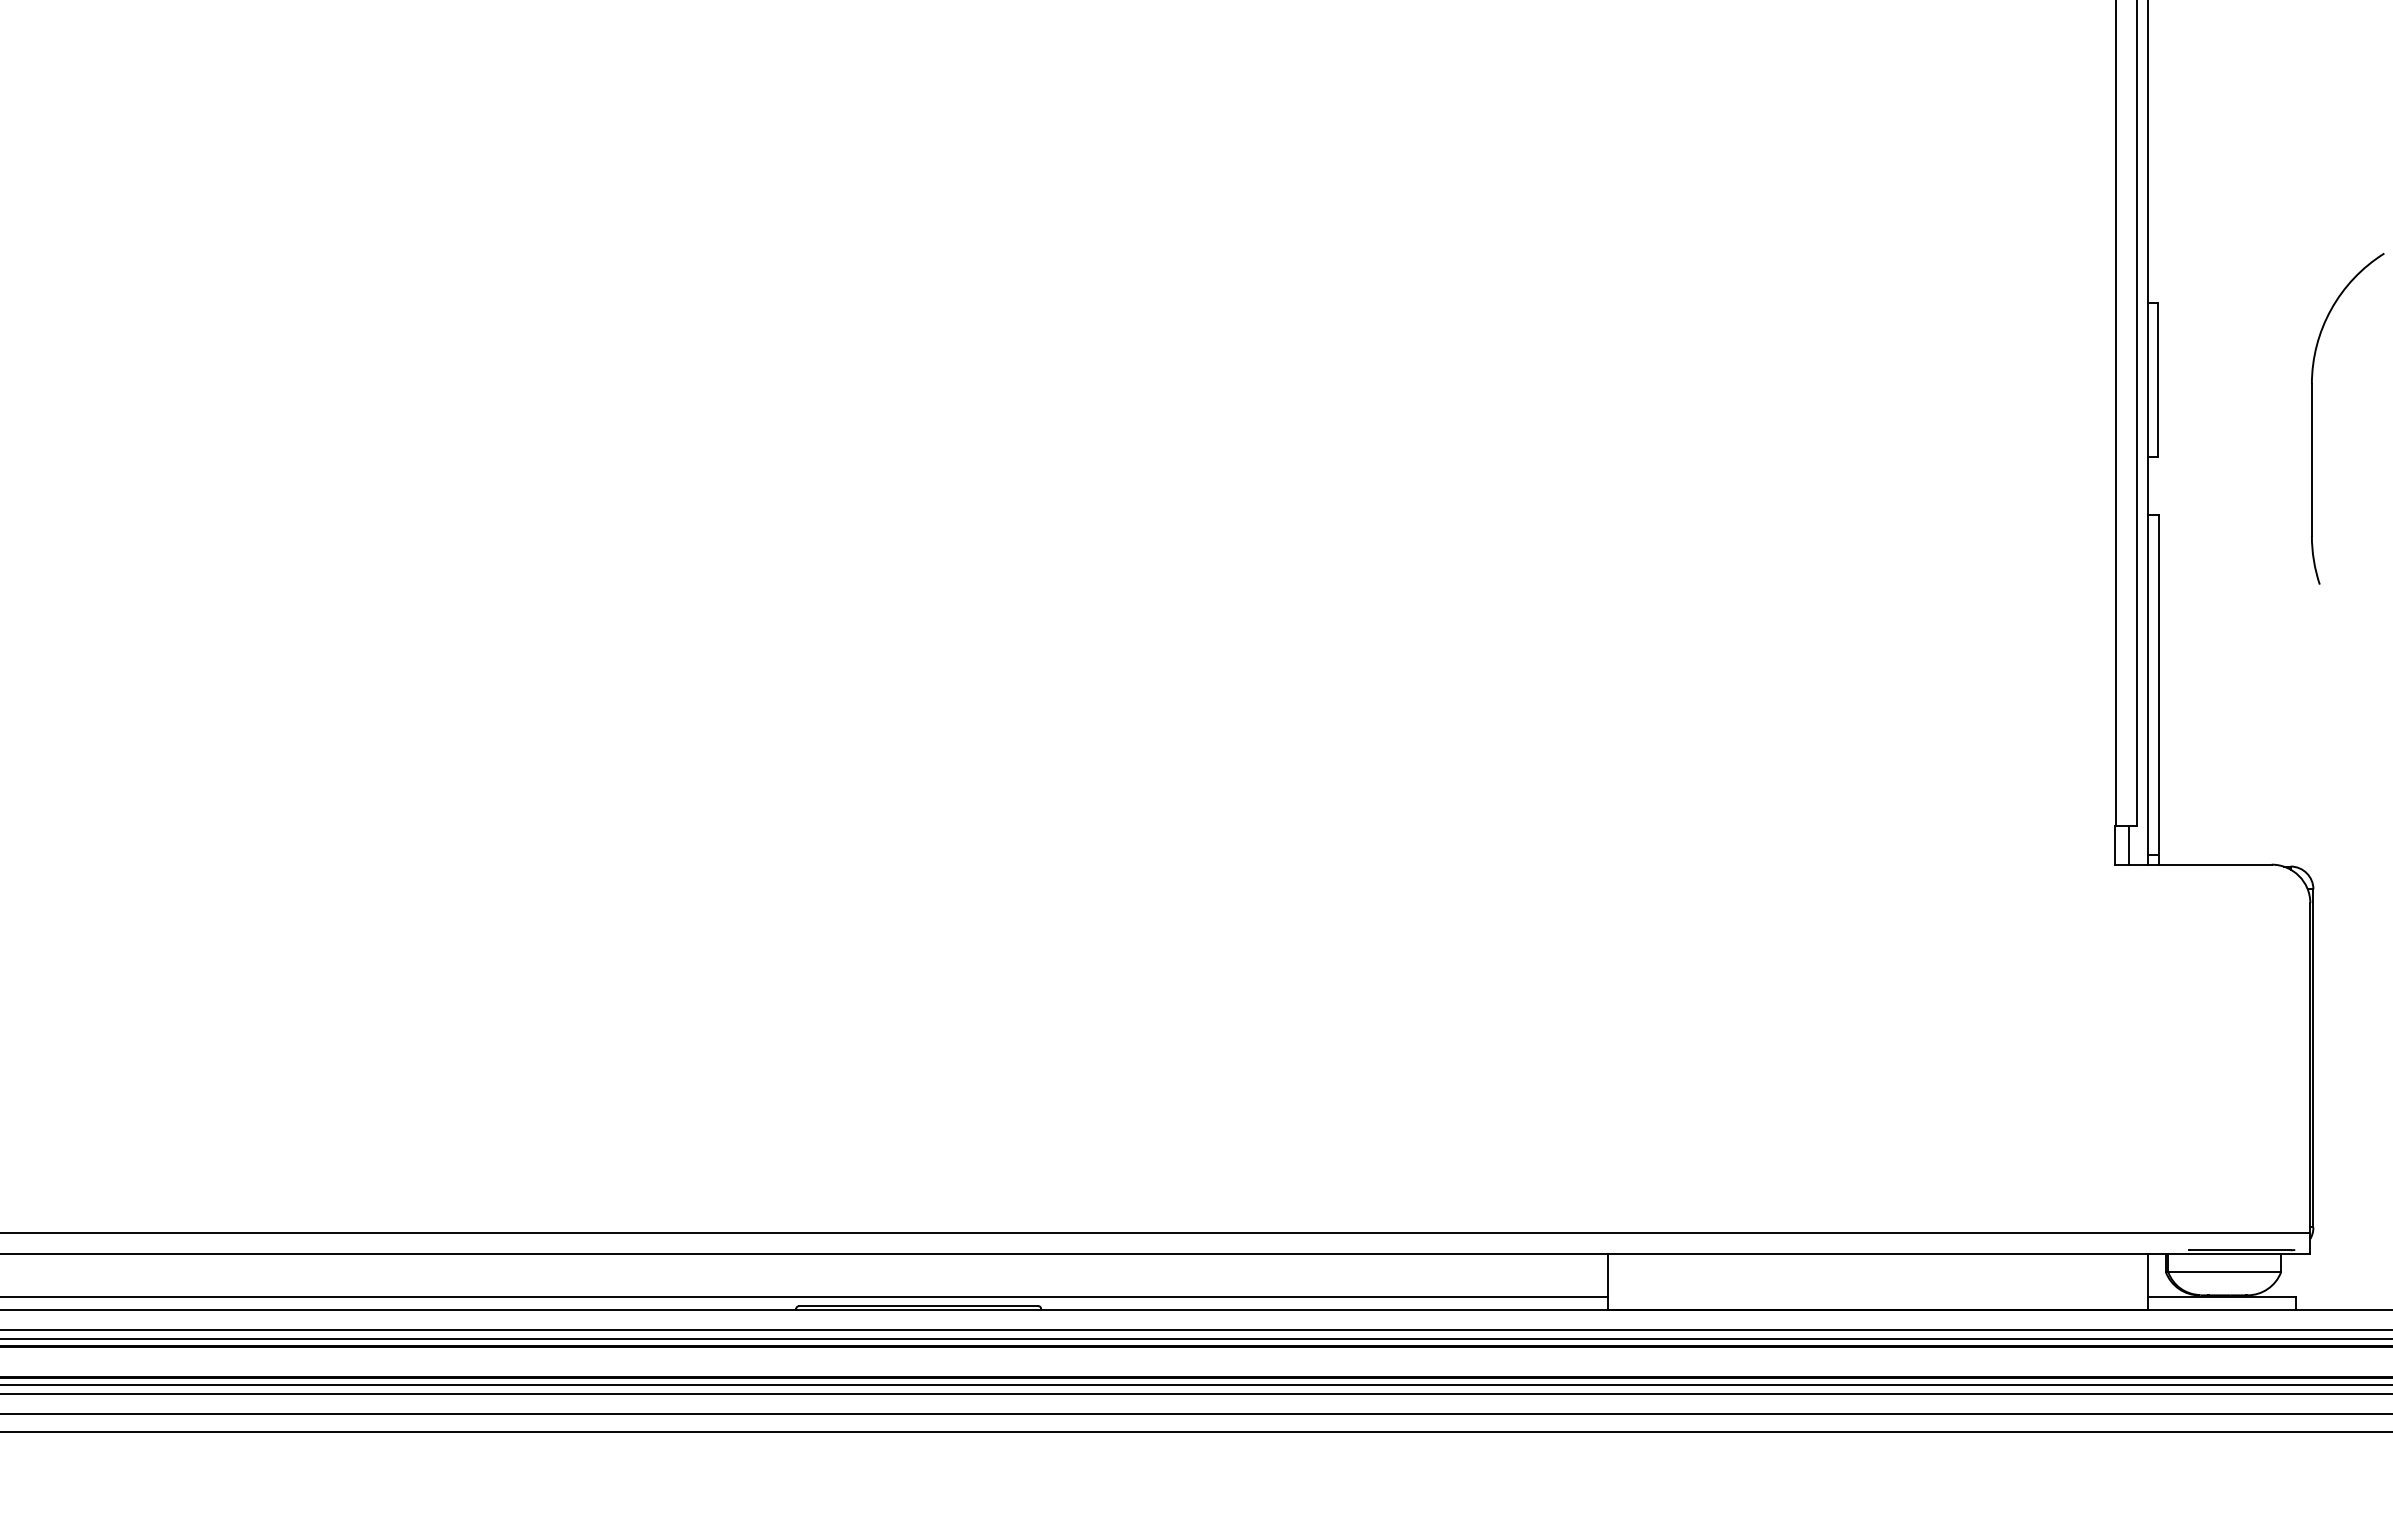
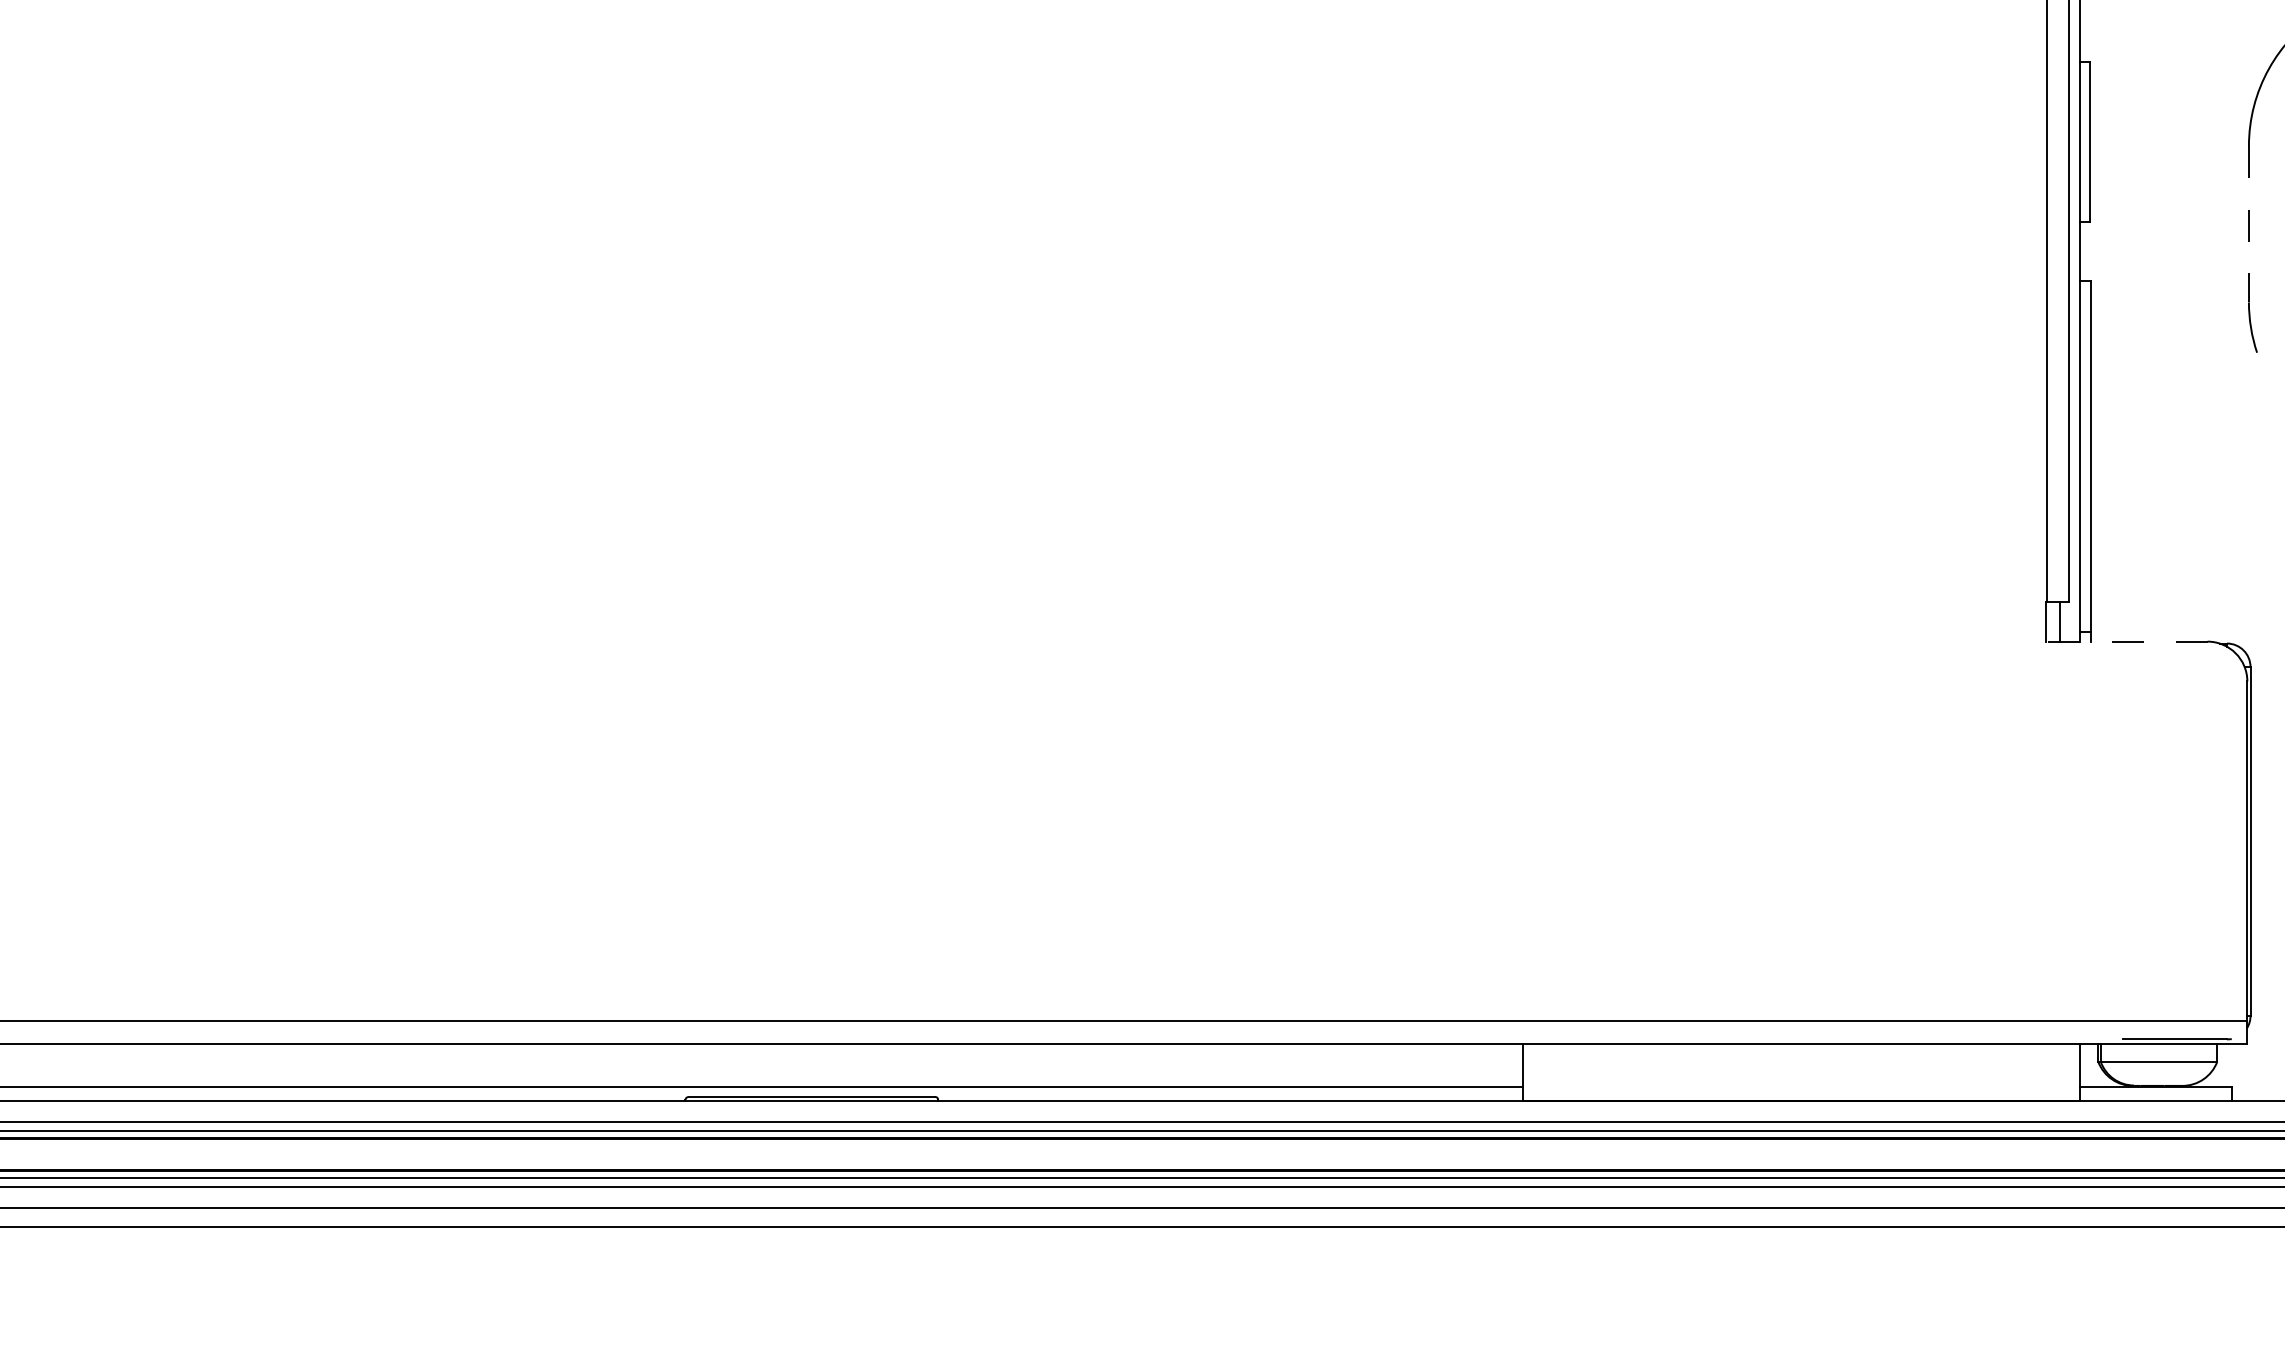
line: (2311, 460) -> (2248, 224), solid -> dashed
line: (2192, 864) -> (2125, 641), solid -> dashed

